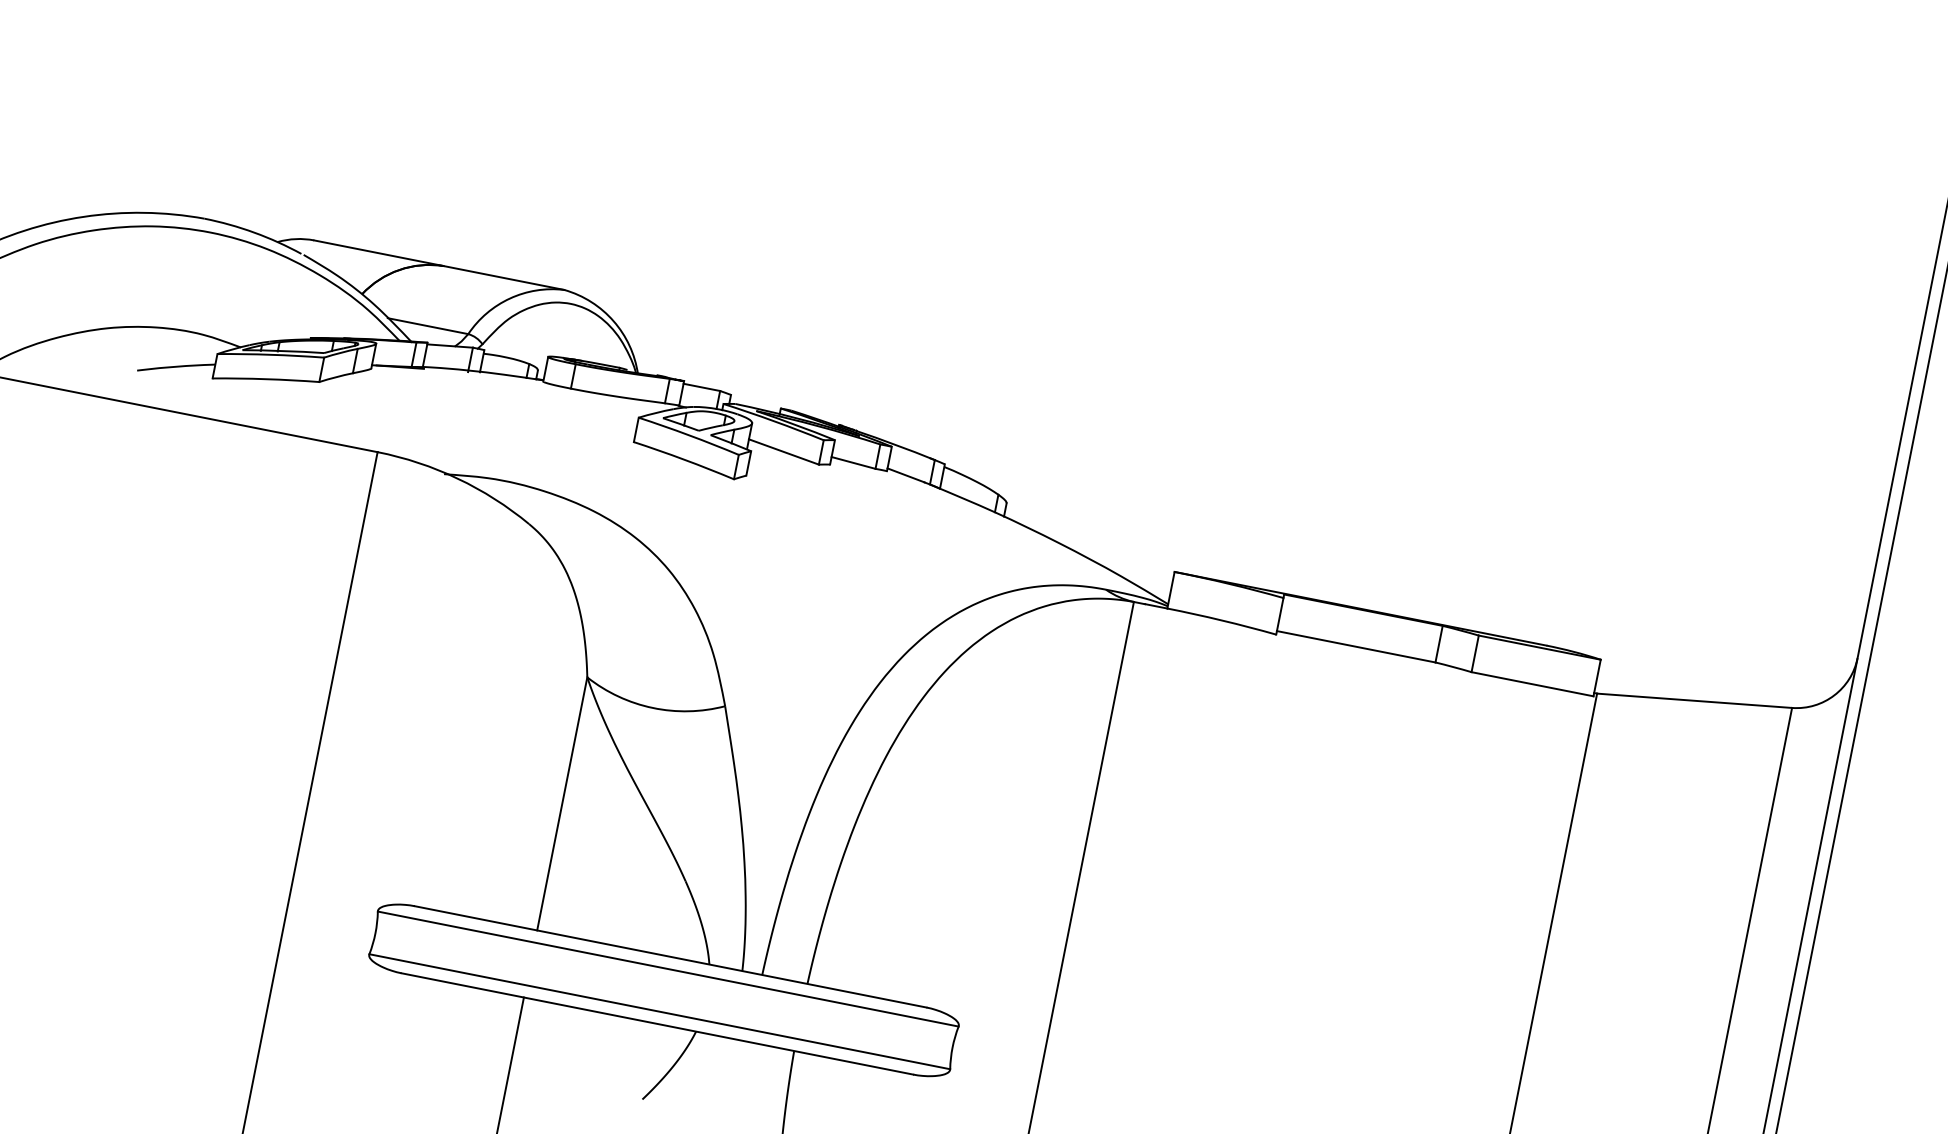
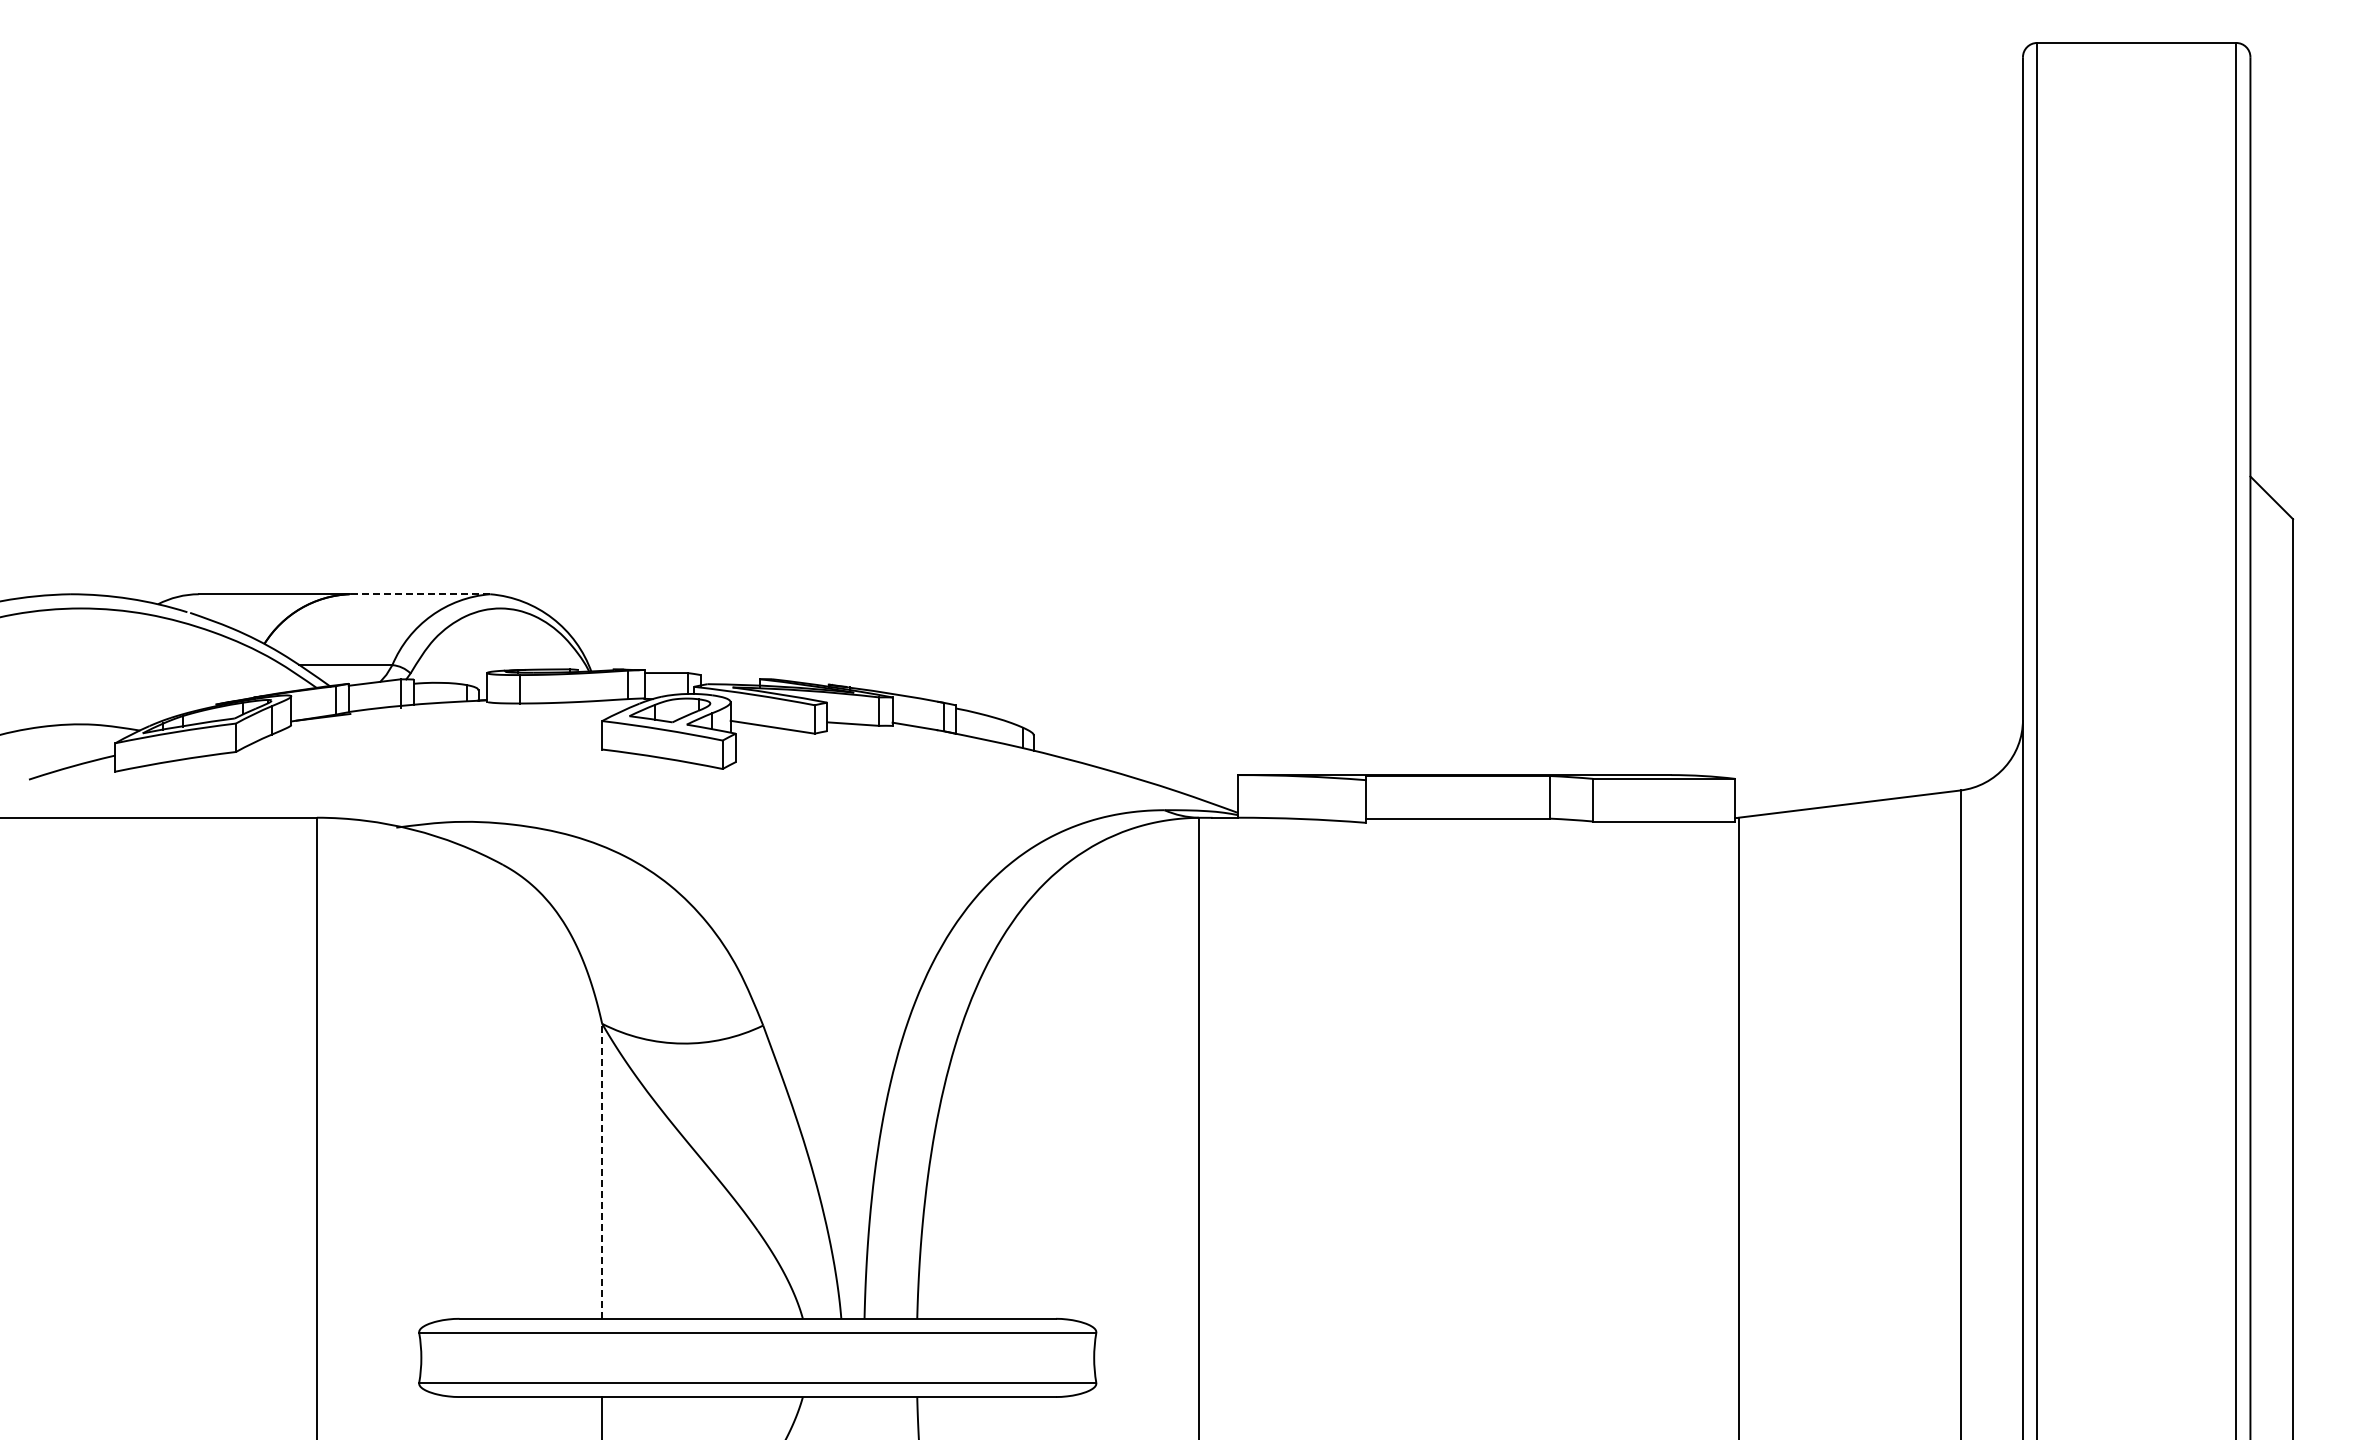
line: (503, 278) -> (419, 594), solid -> dashed
line: (562, 804) -> (602, 1171), solid -> dashed

